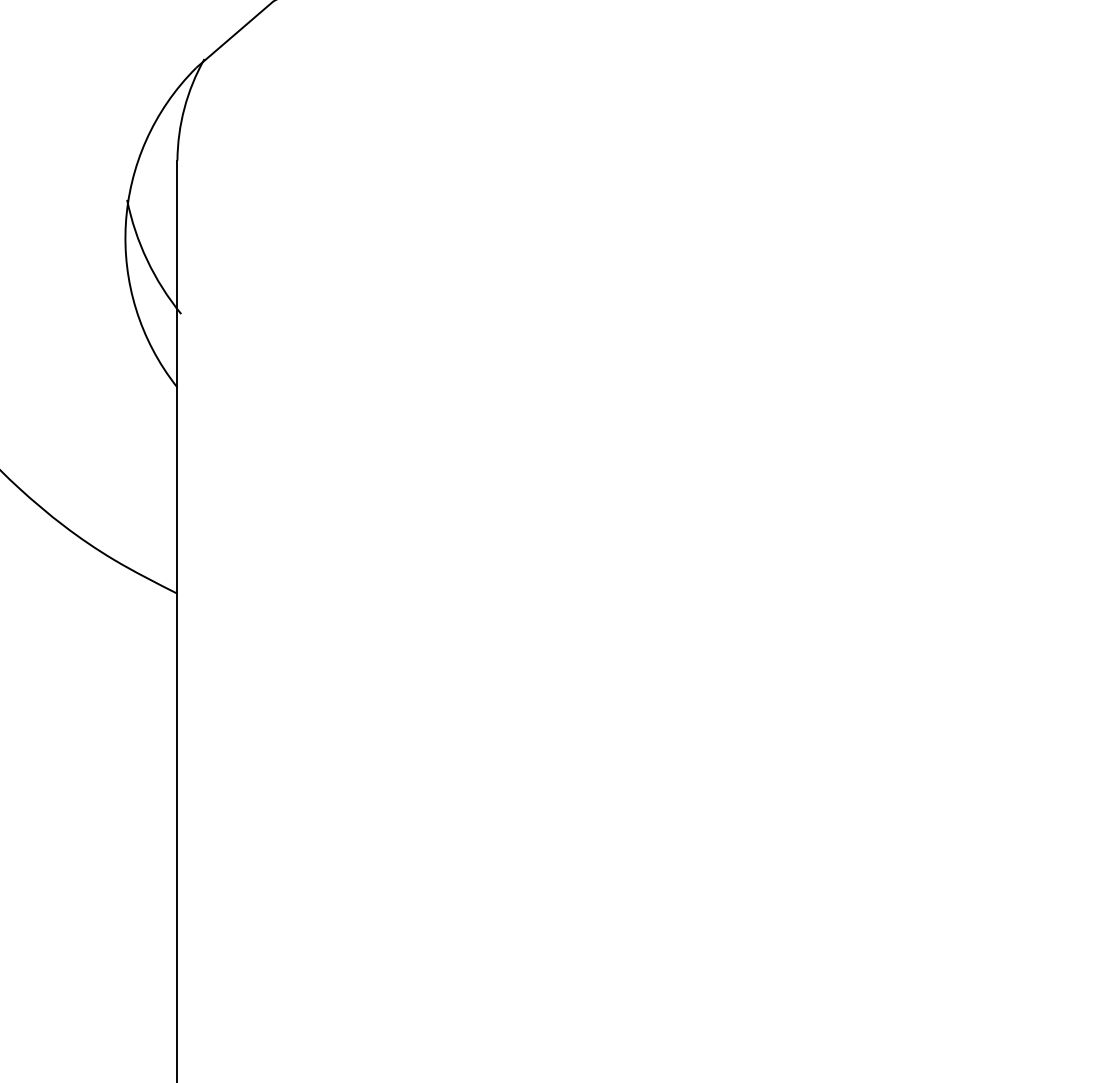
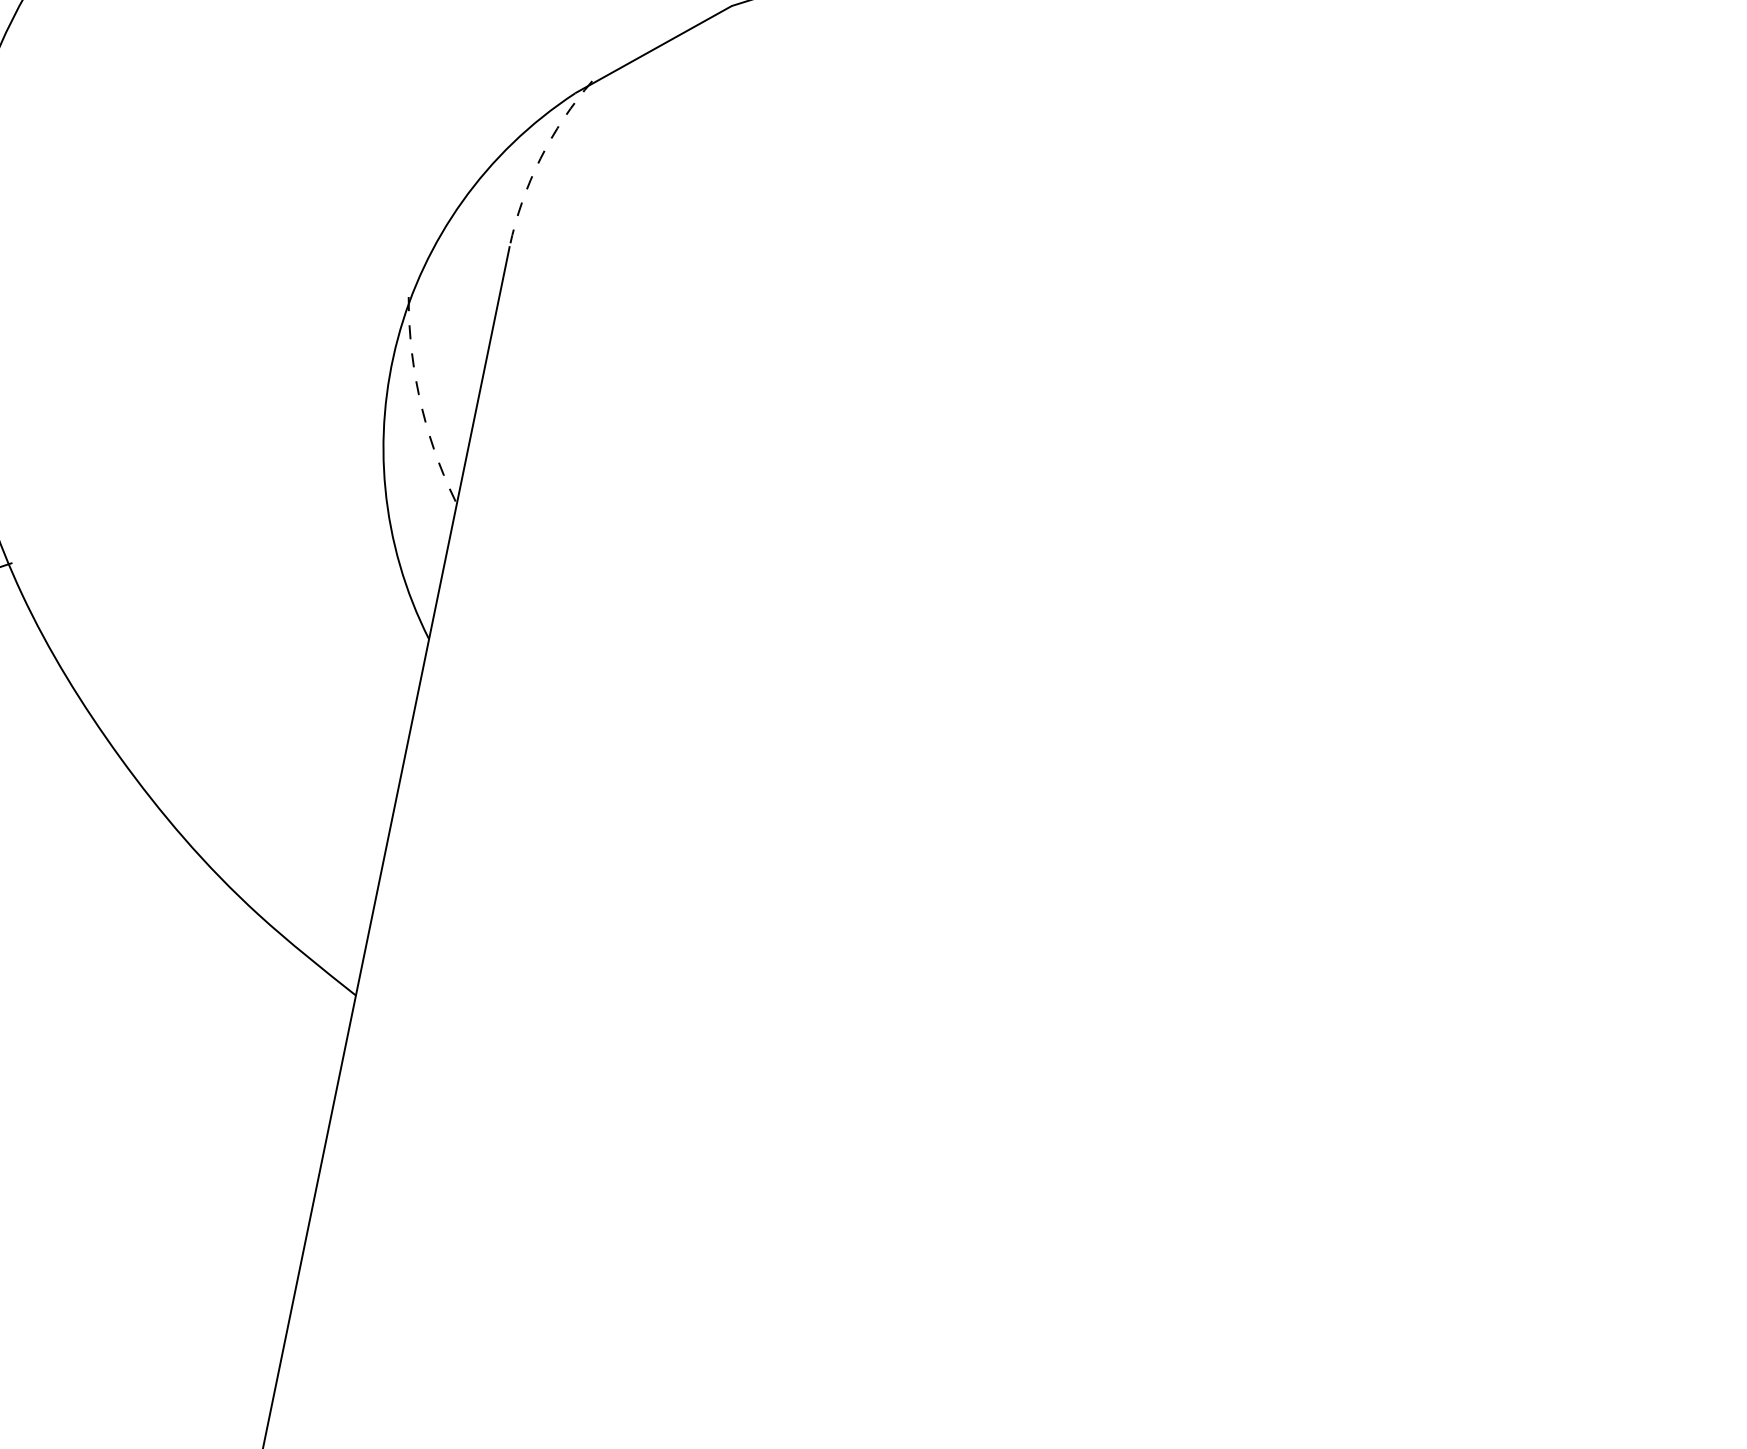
arc: (184, 108) -> (540, 159), solid -> dashed
arc: (147, 260) -> (422, 409), solid -> dashed

